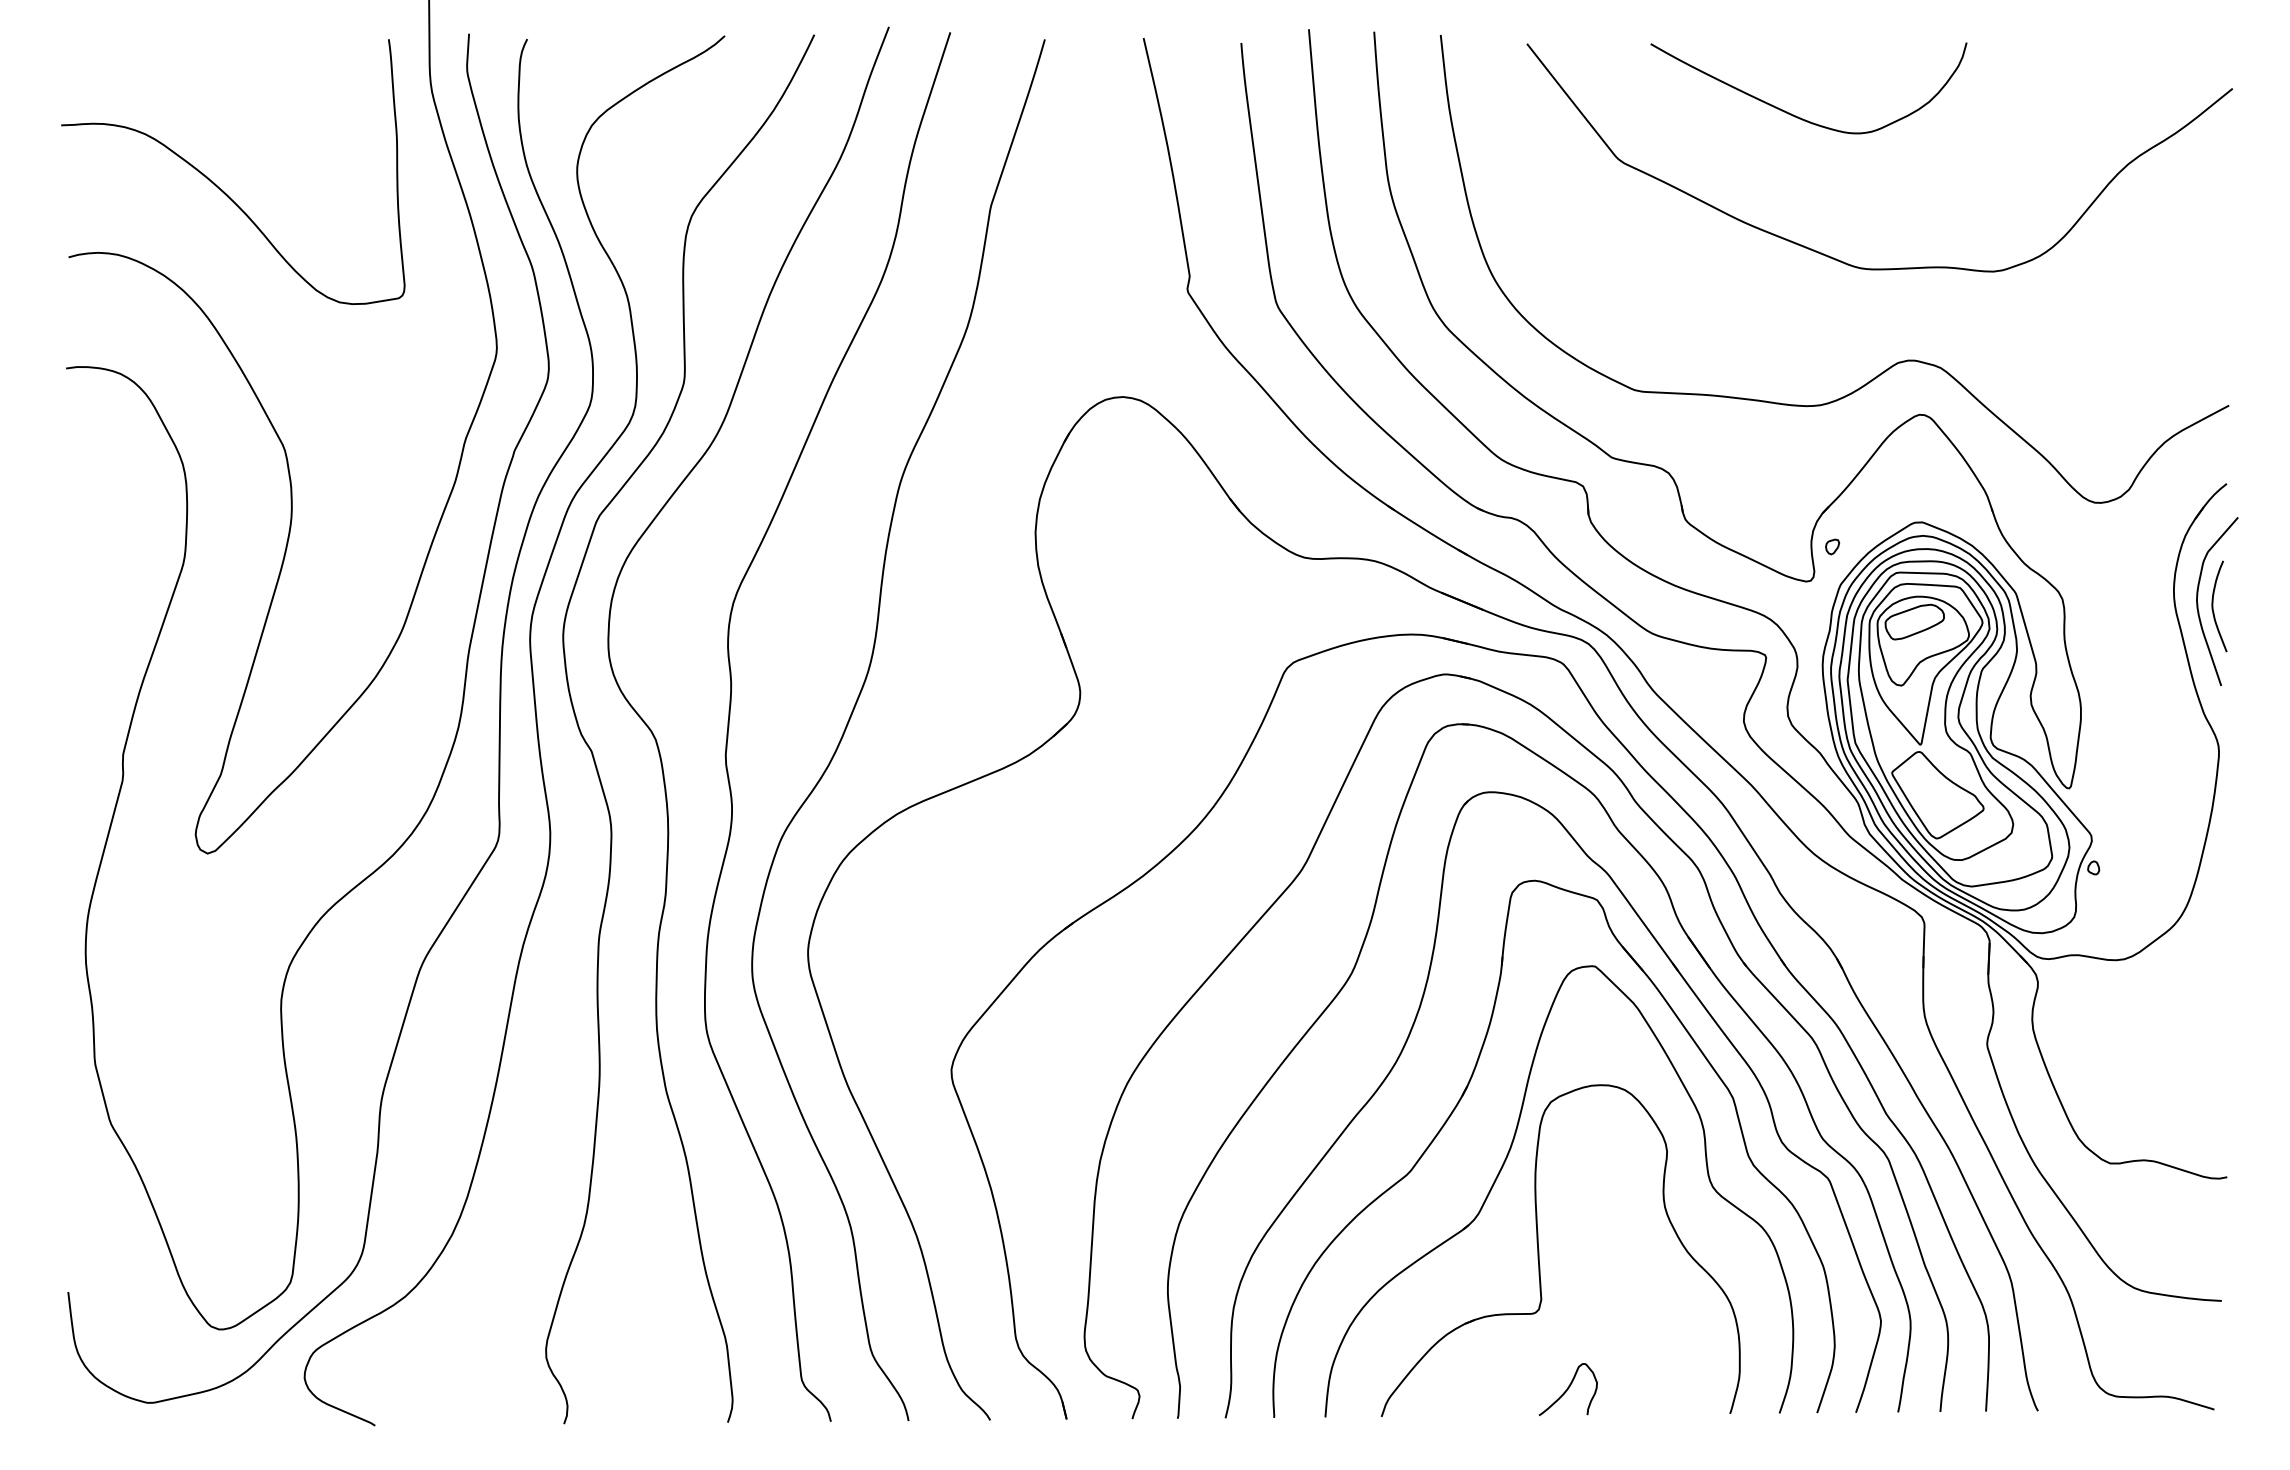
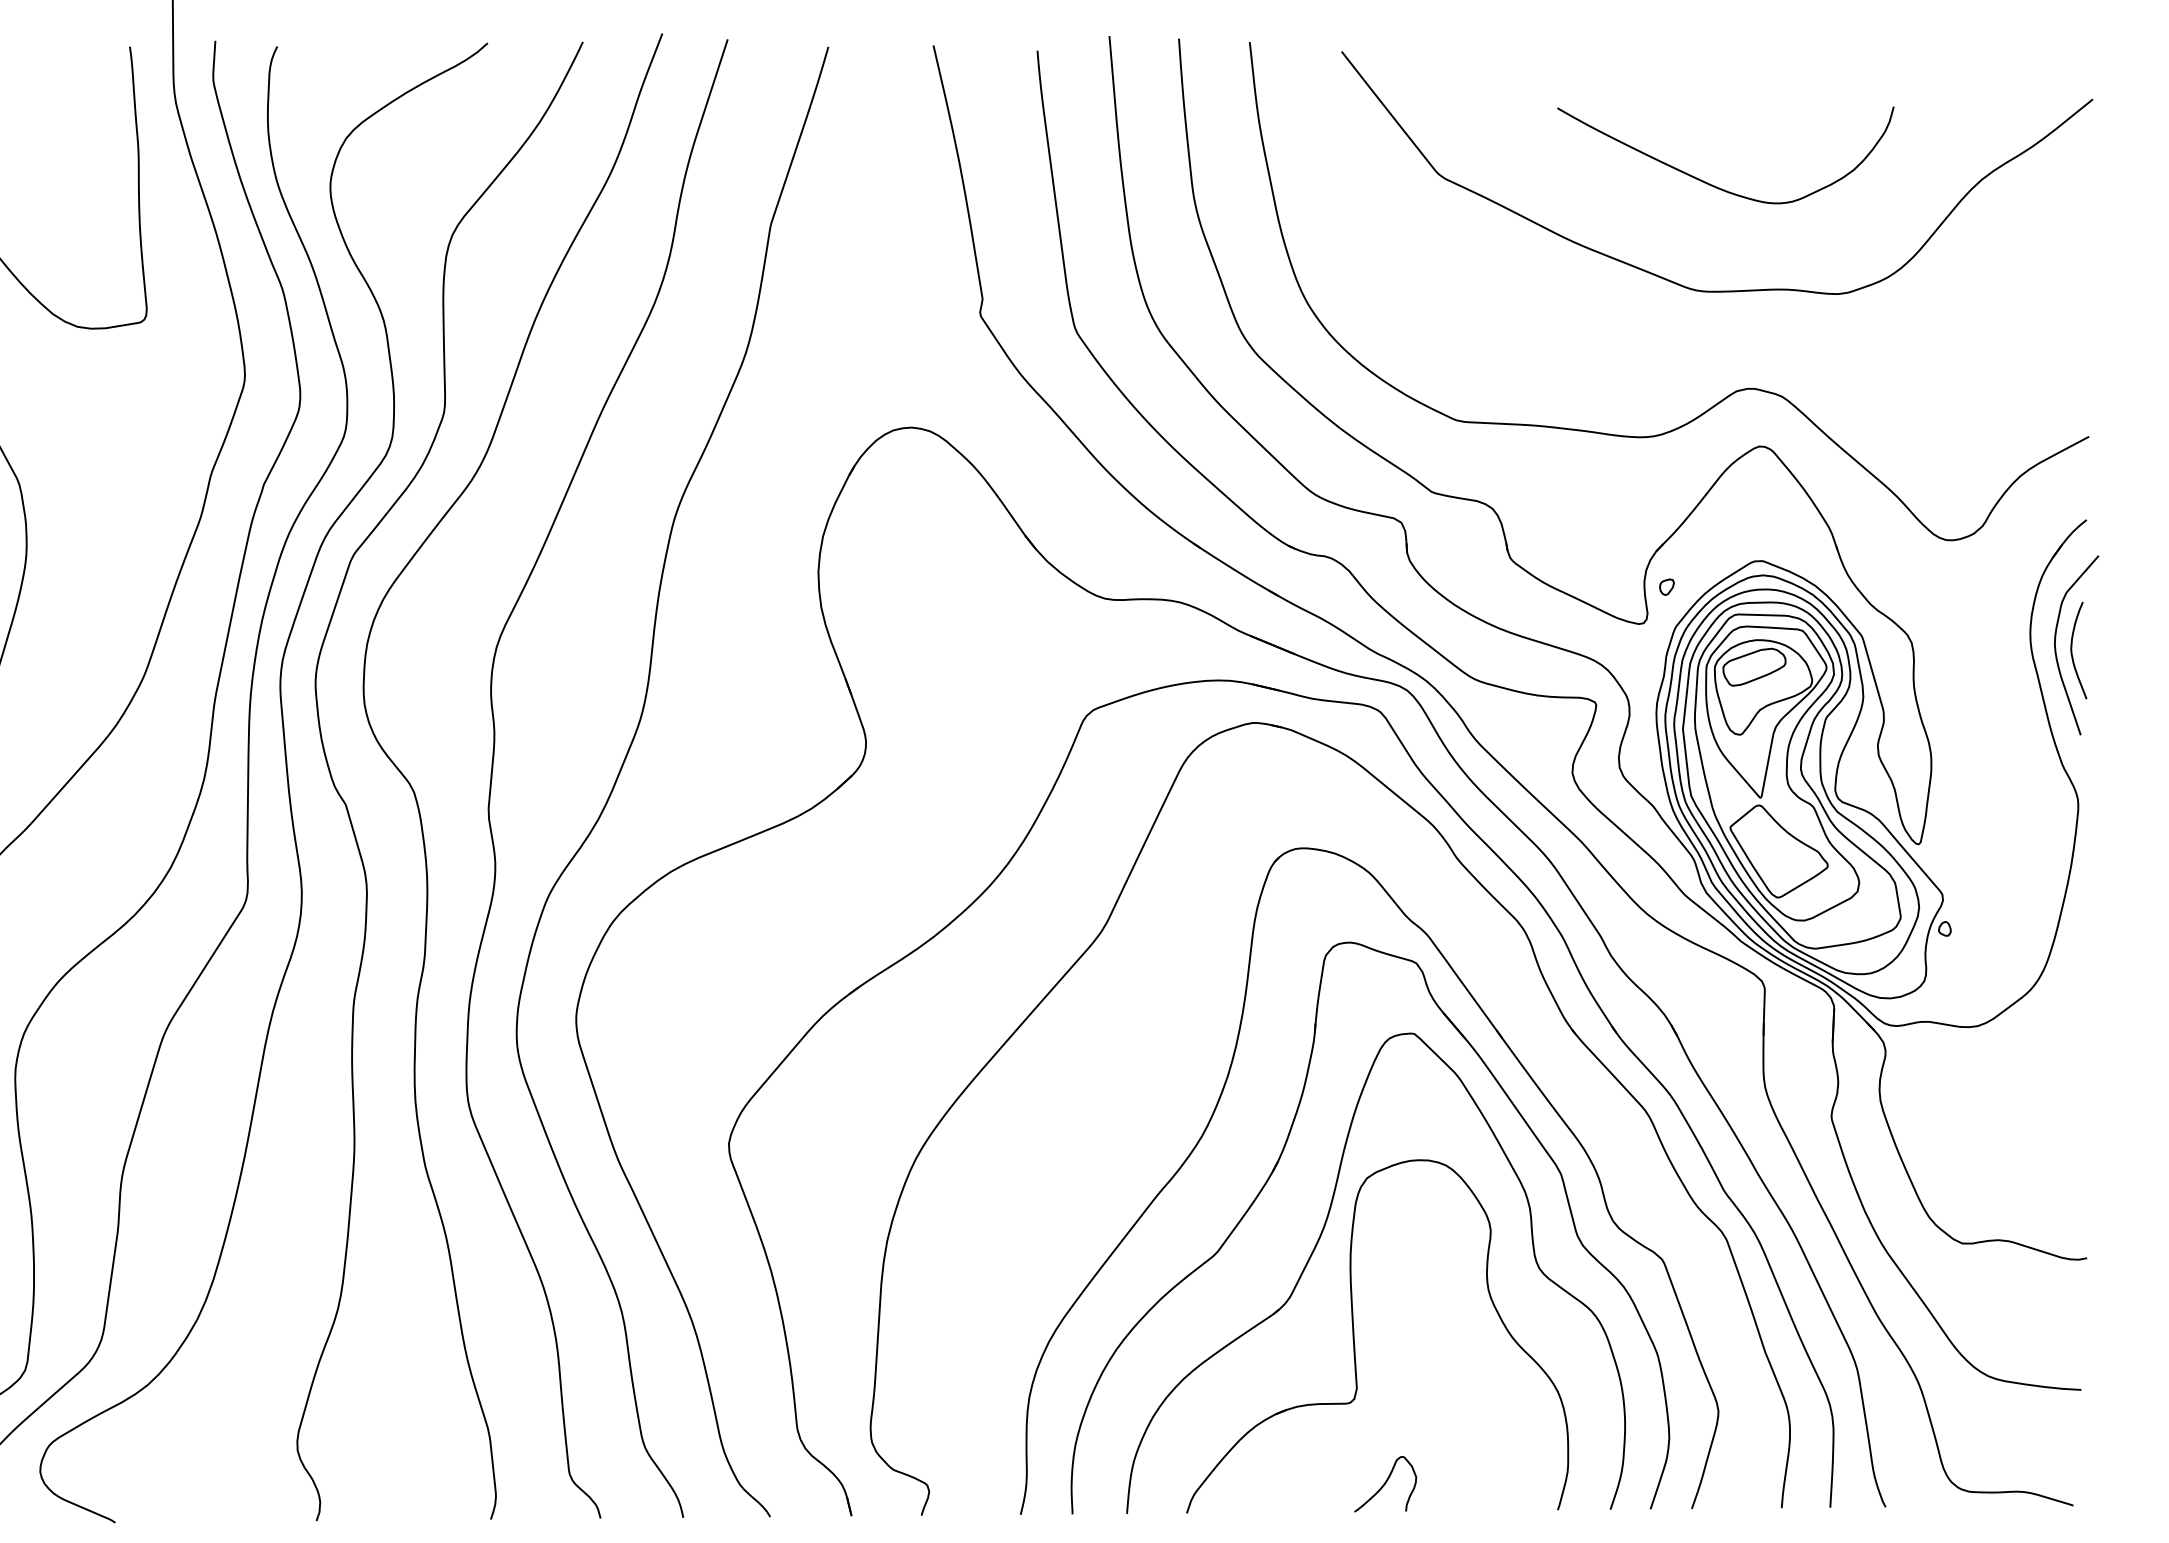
curve: (1796, 115) -> (1712, 184), moved
part: (1699, 955) -> (1525, 1022), removed

